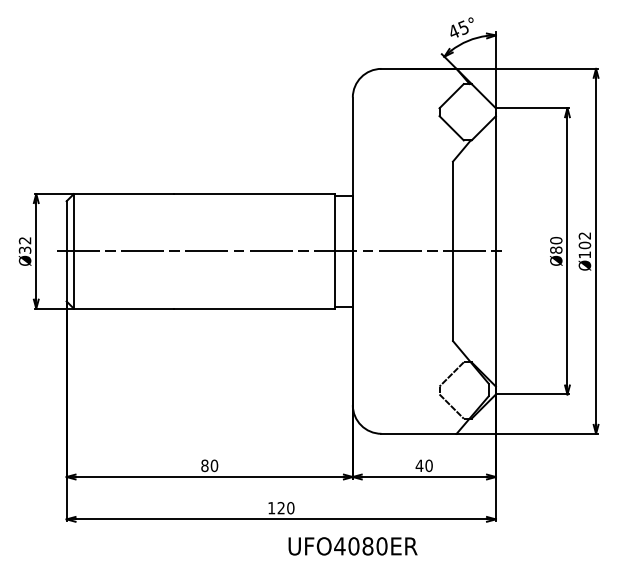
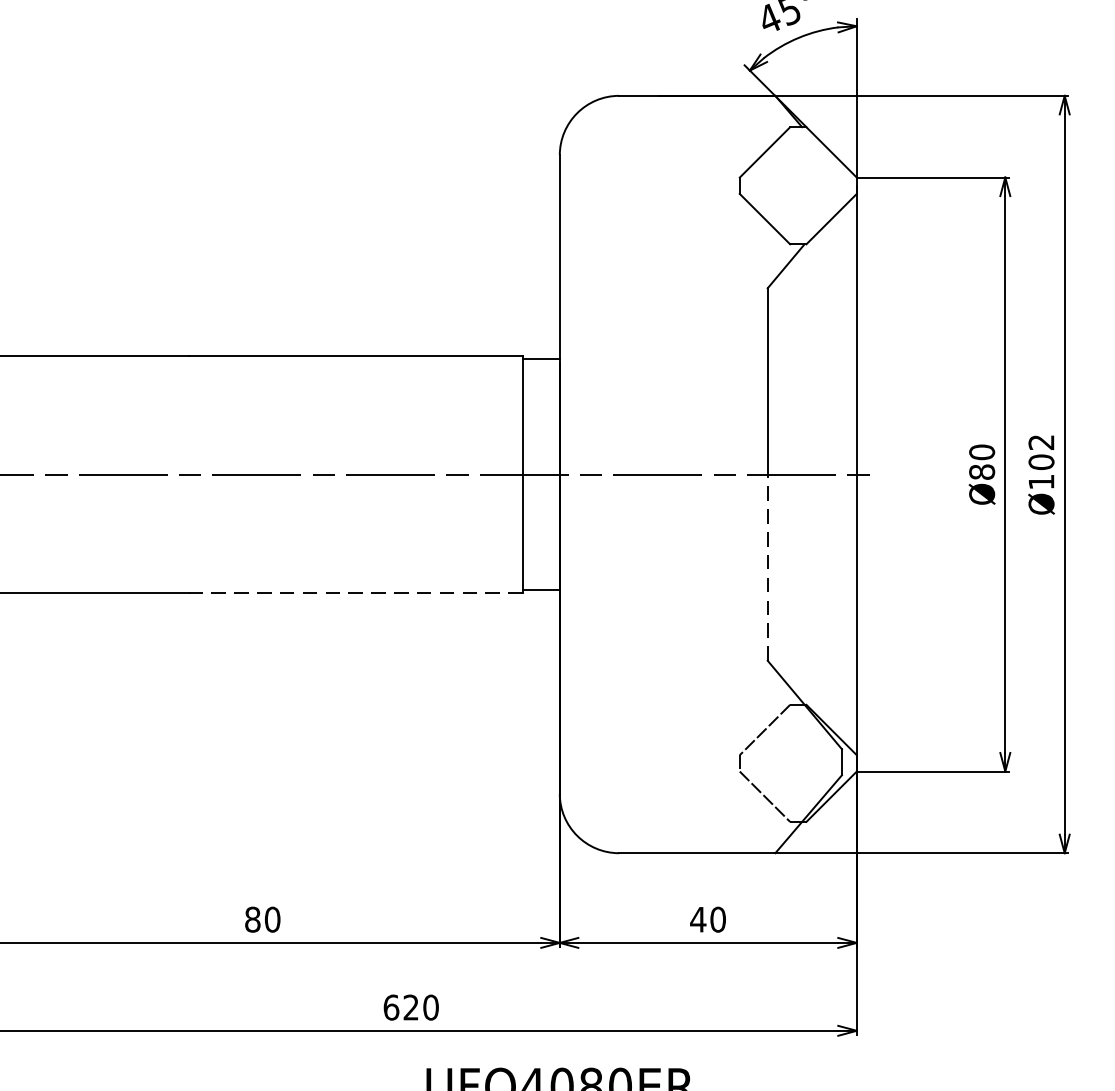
line: (452, 296) -> (766, 568), solid -> dashed
line: (254, 308) -> (355, 593), solid -> dashed
text: (271, 508) -> (390, 1008), 120 -> 620

